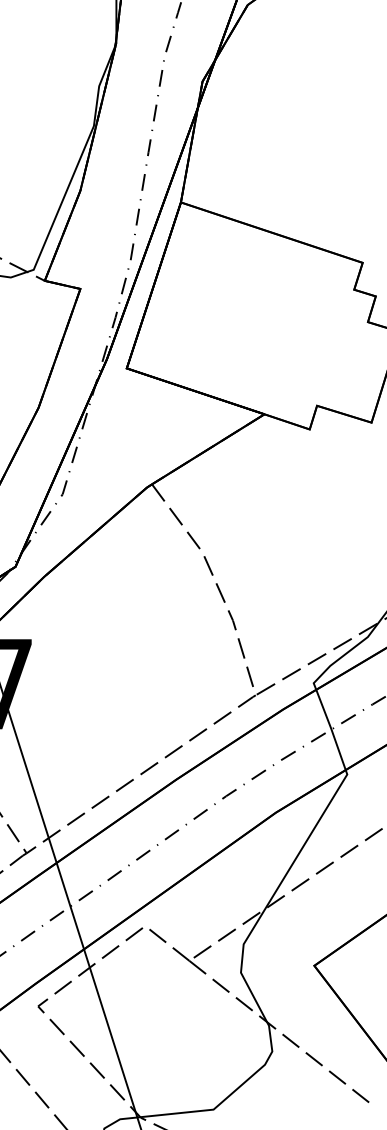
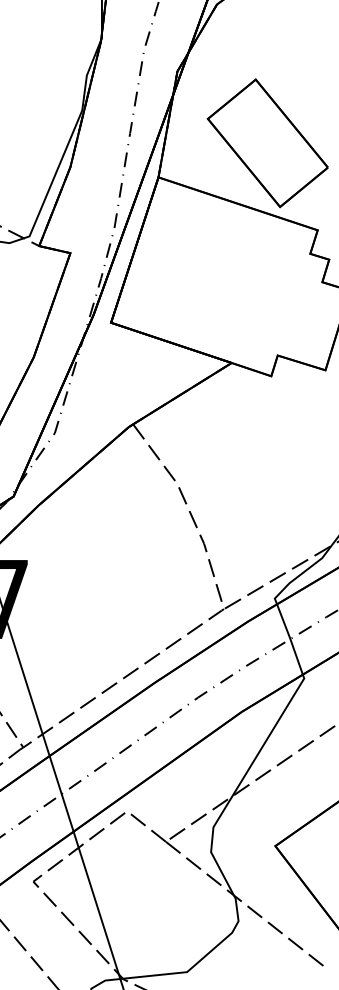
part: (305, 163) -> (267, 143), added

